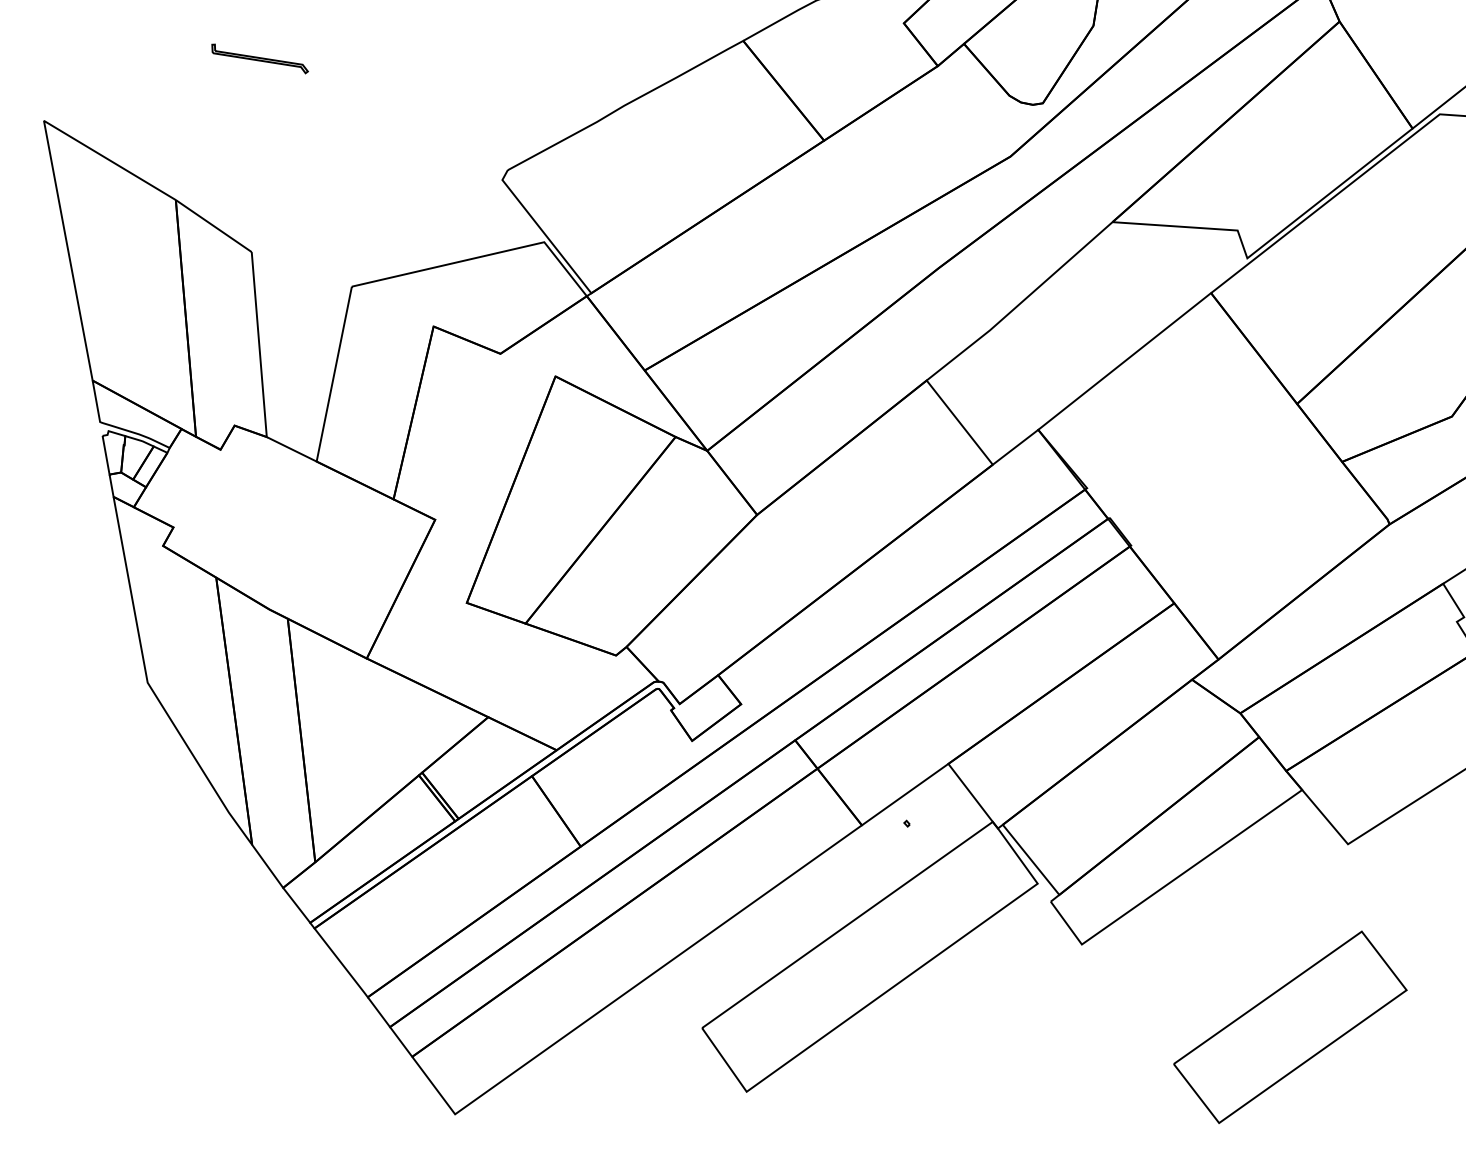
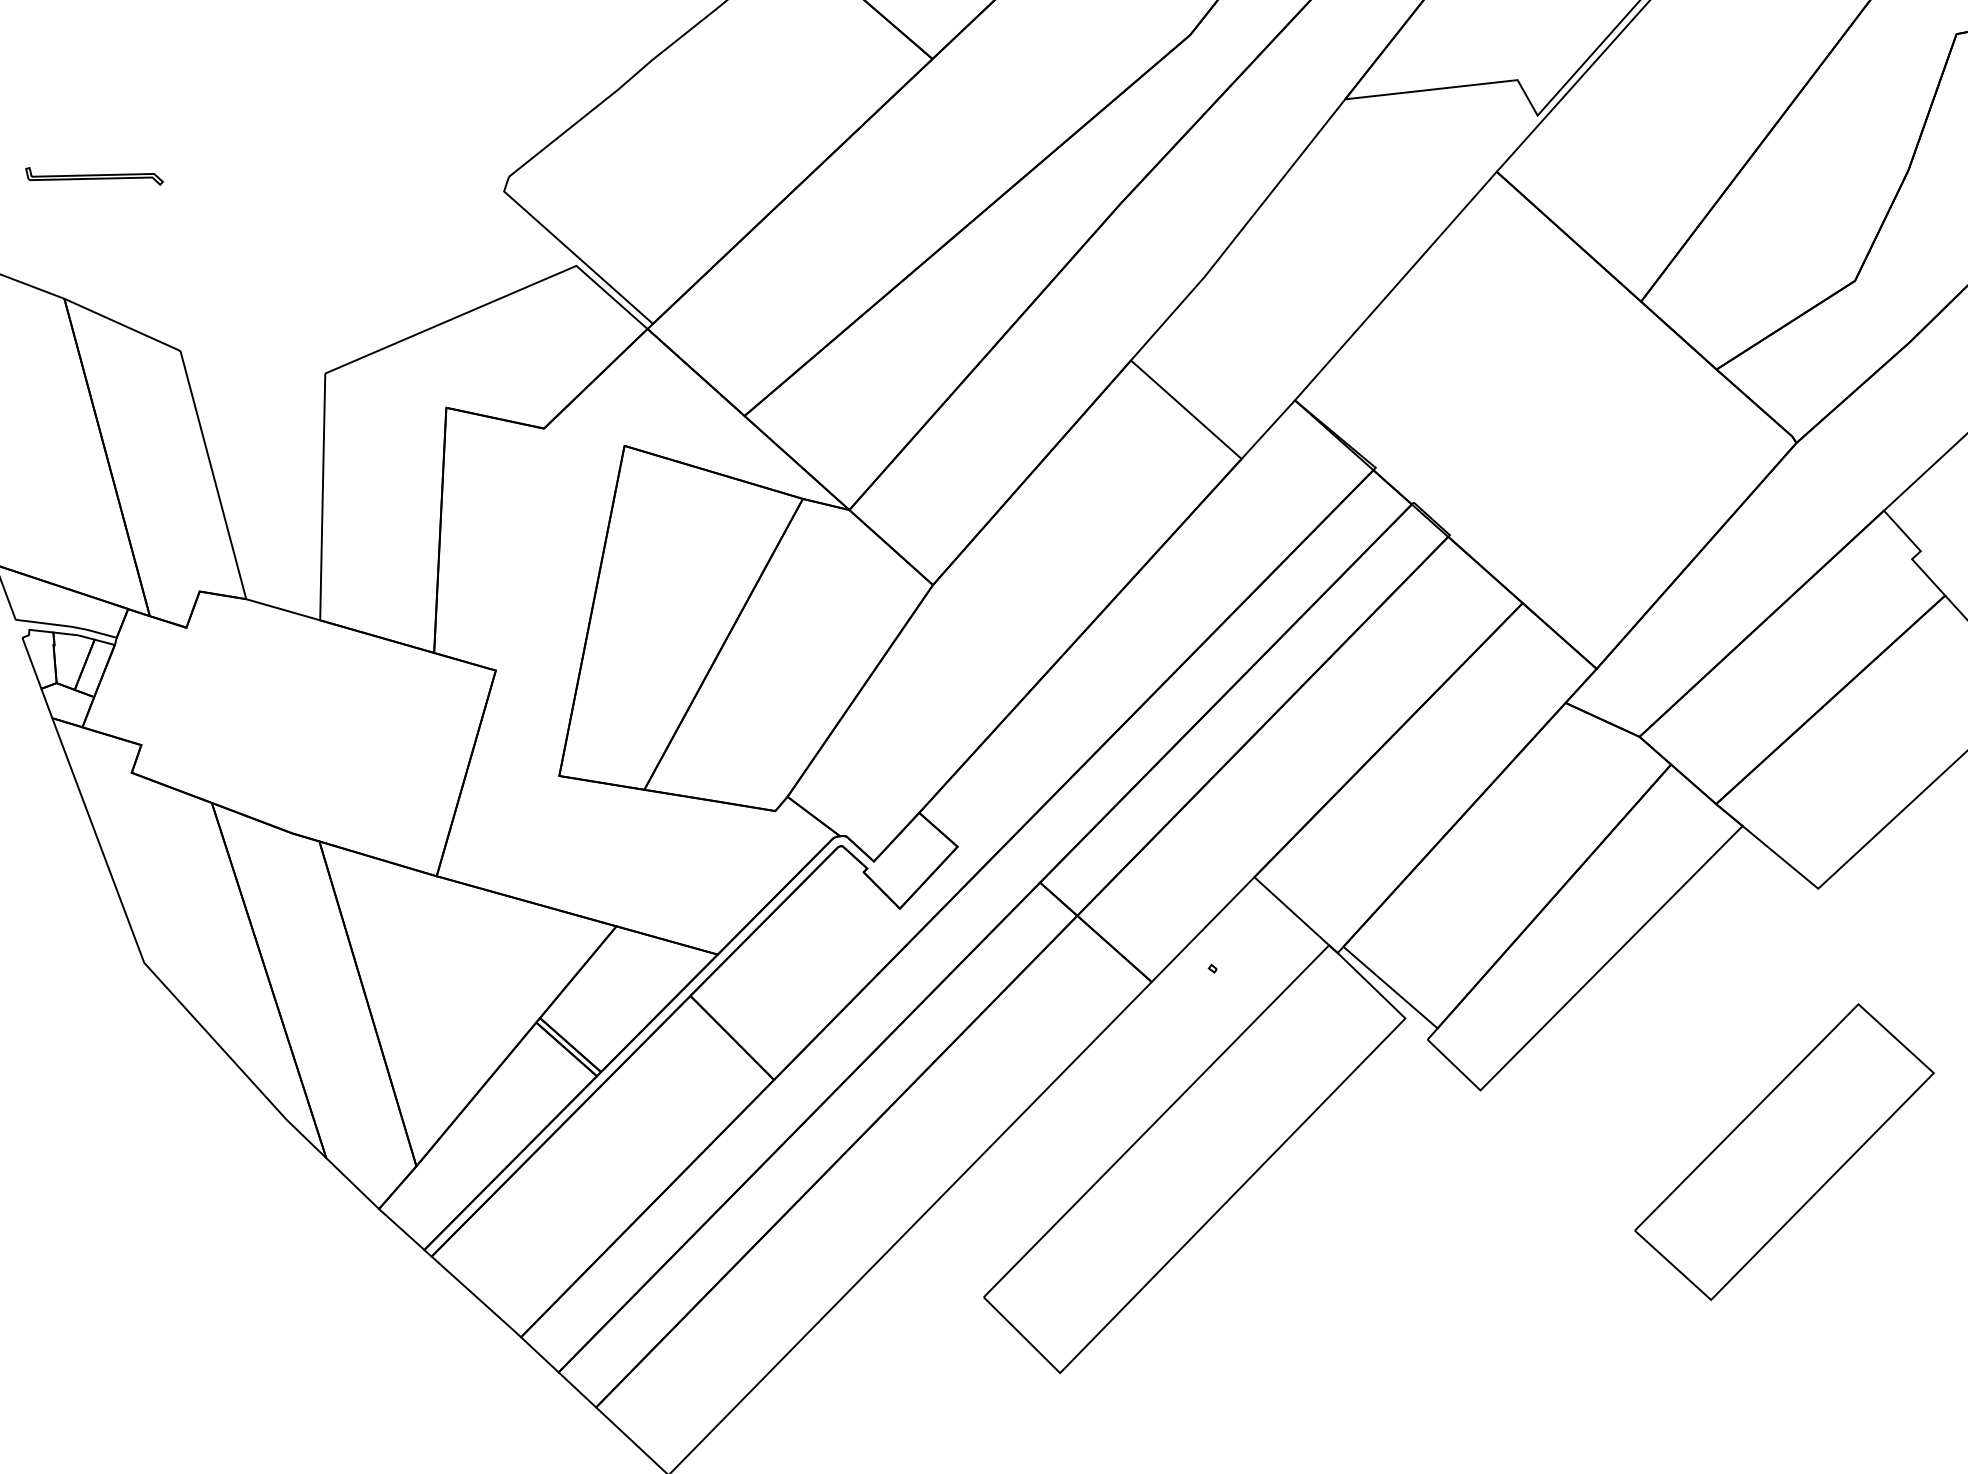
part: (259, 58) -> (93, 175), moved

